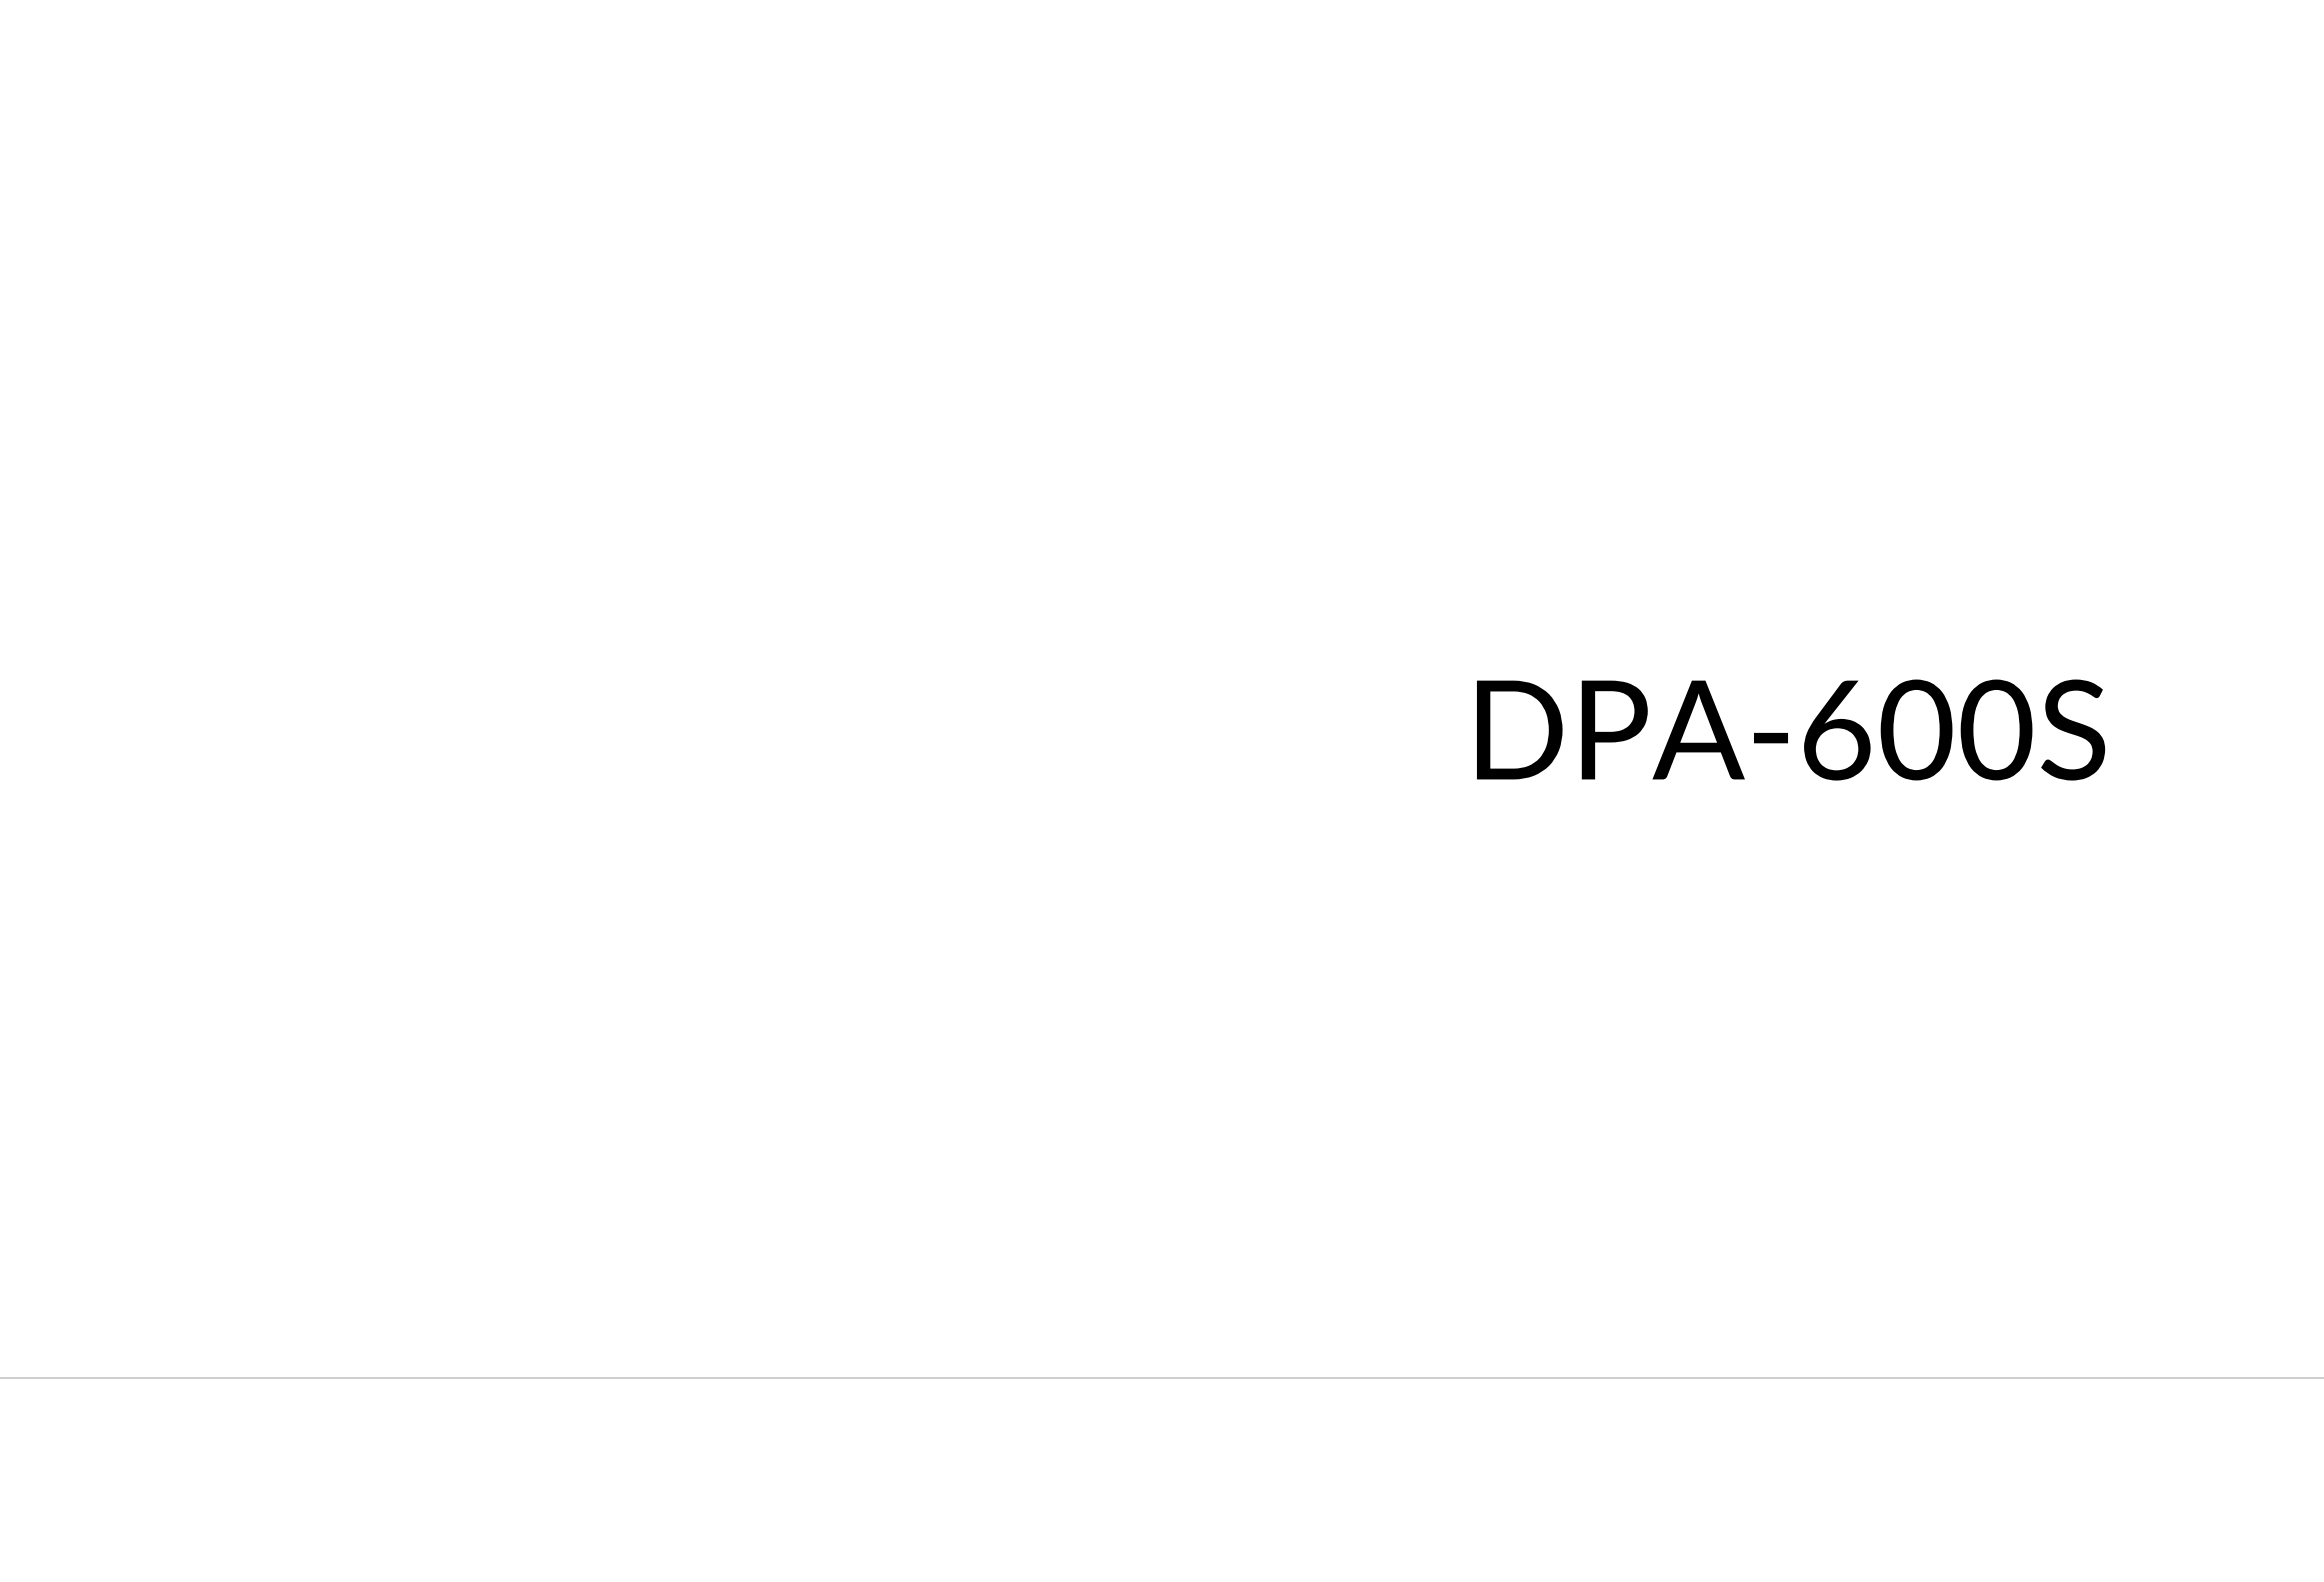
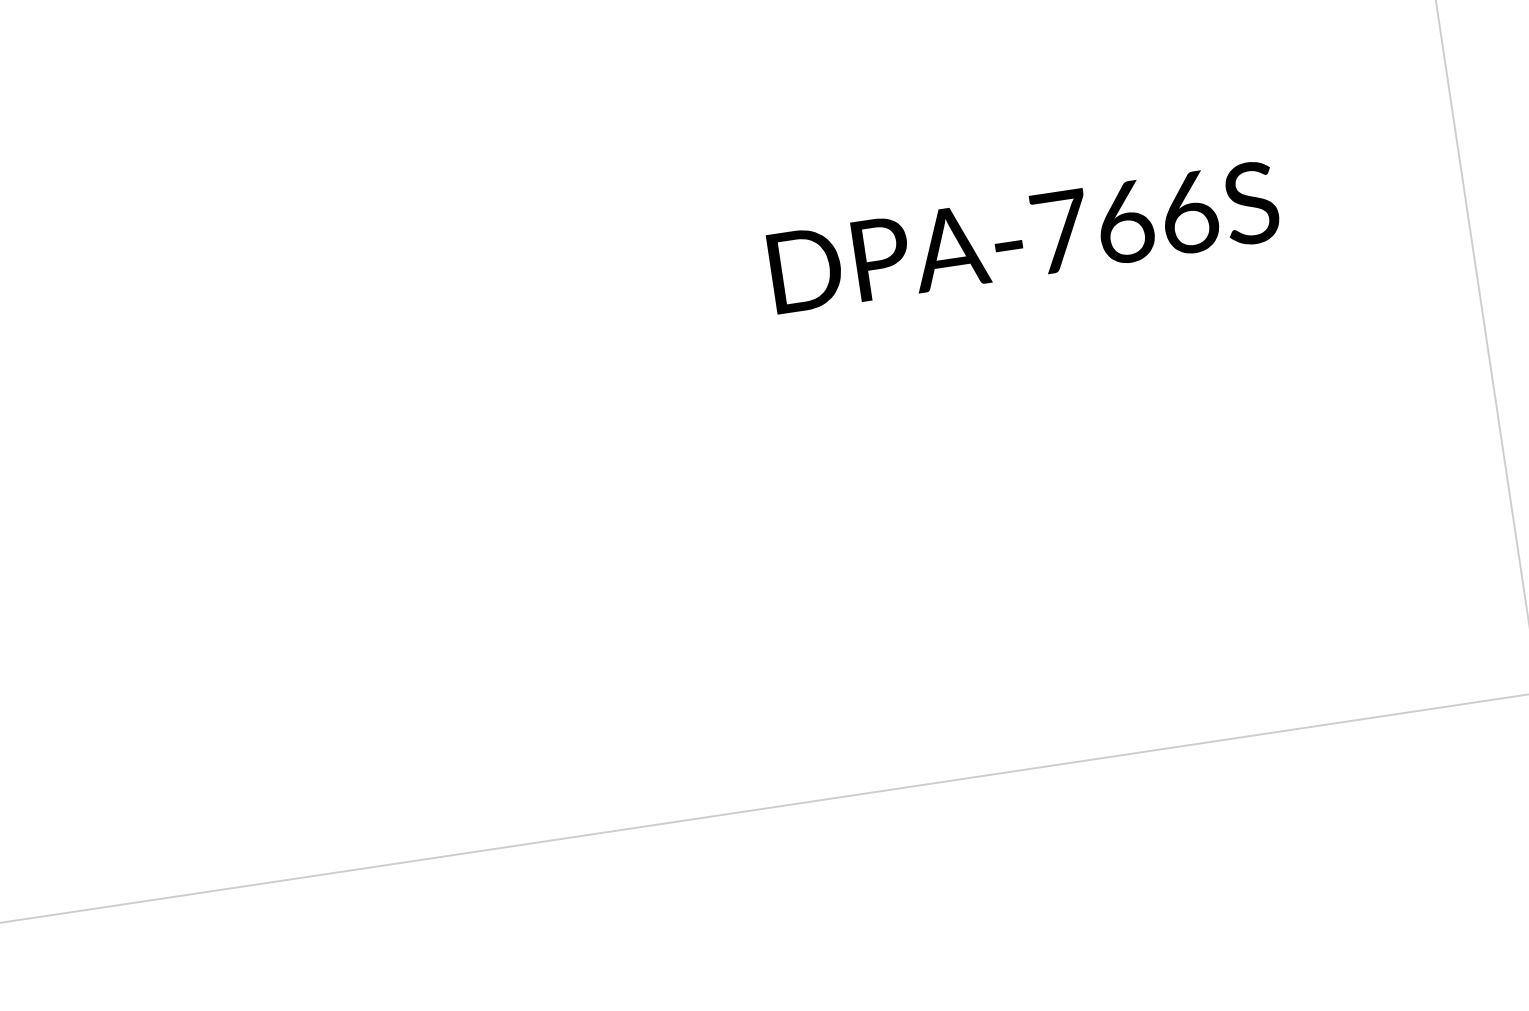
text: (1918, 729) -> (1126, 221), DPA-600S -> DPA-766S

